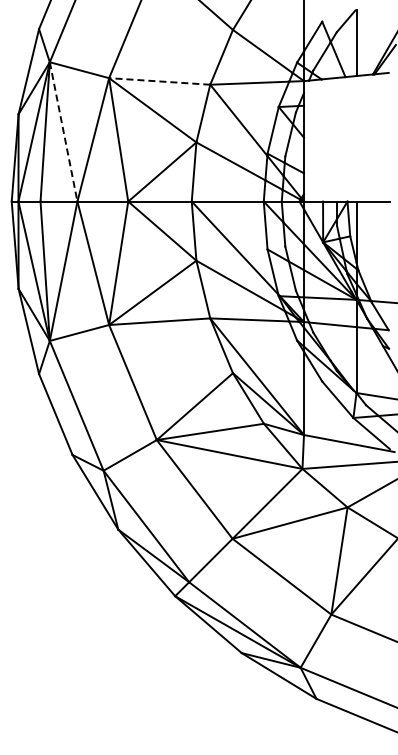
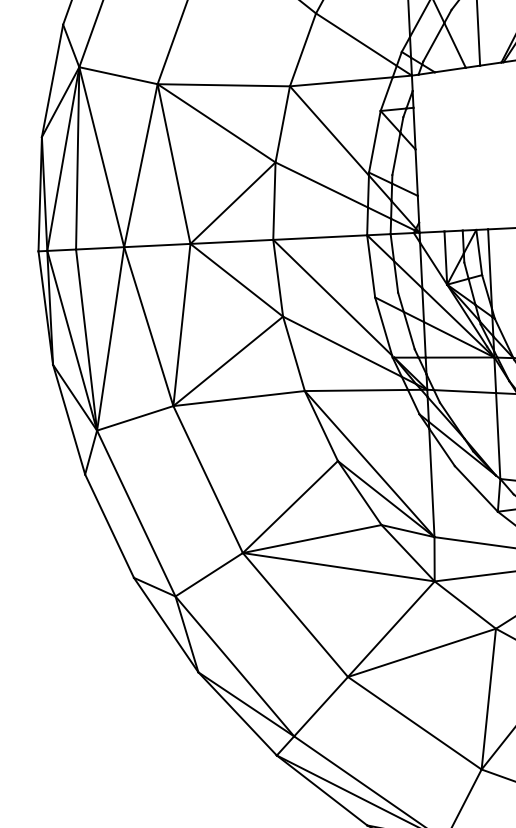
line: (159, 81) -> (223, 85), dashed -> solid
line: (63, 132) -> (101, 157), dashed -> solid

